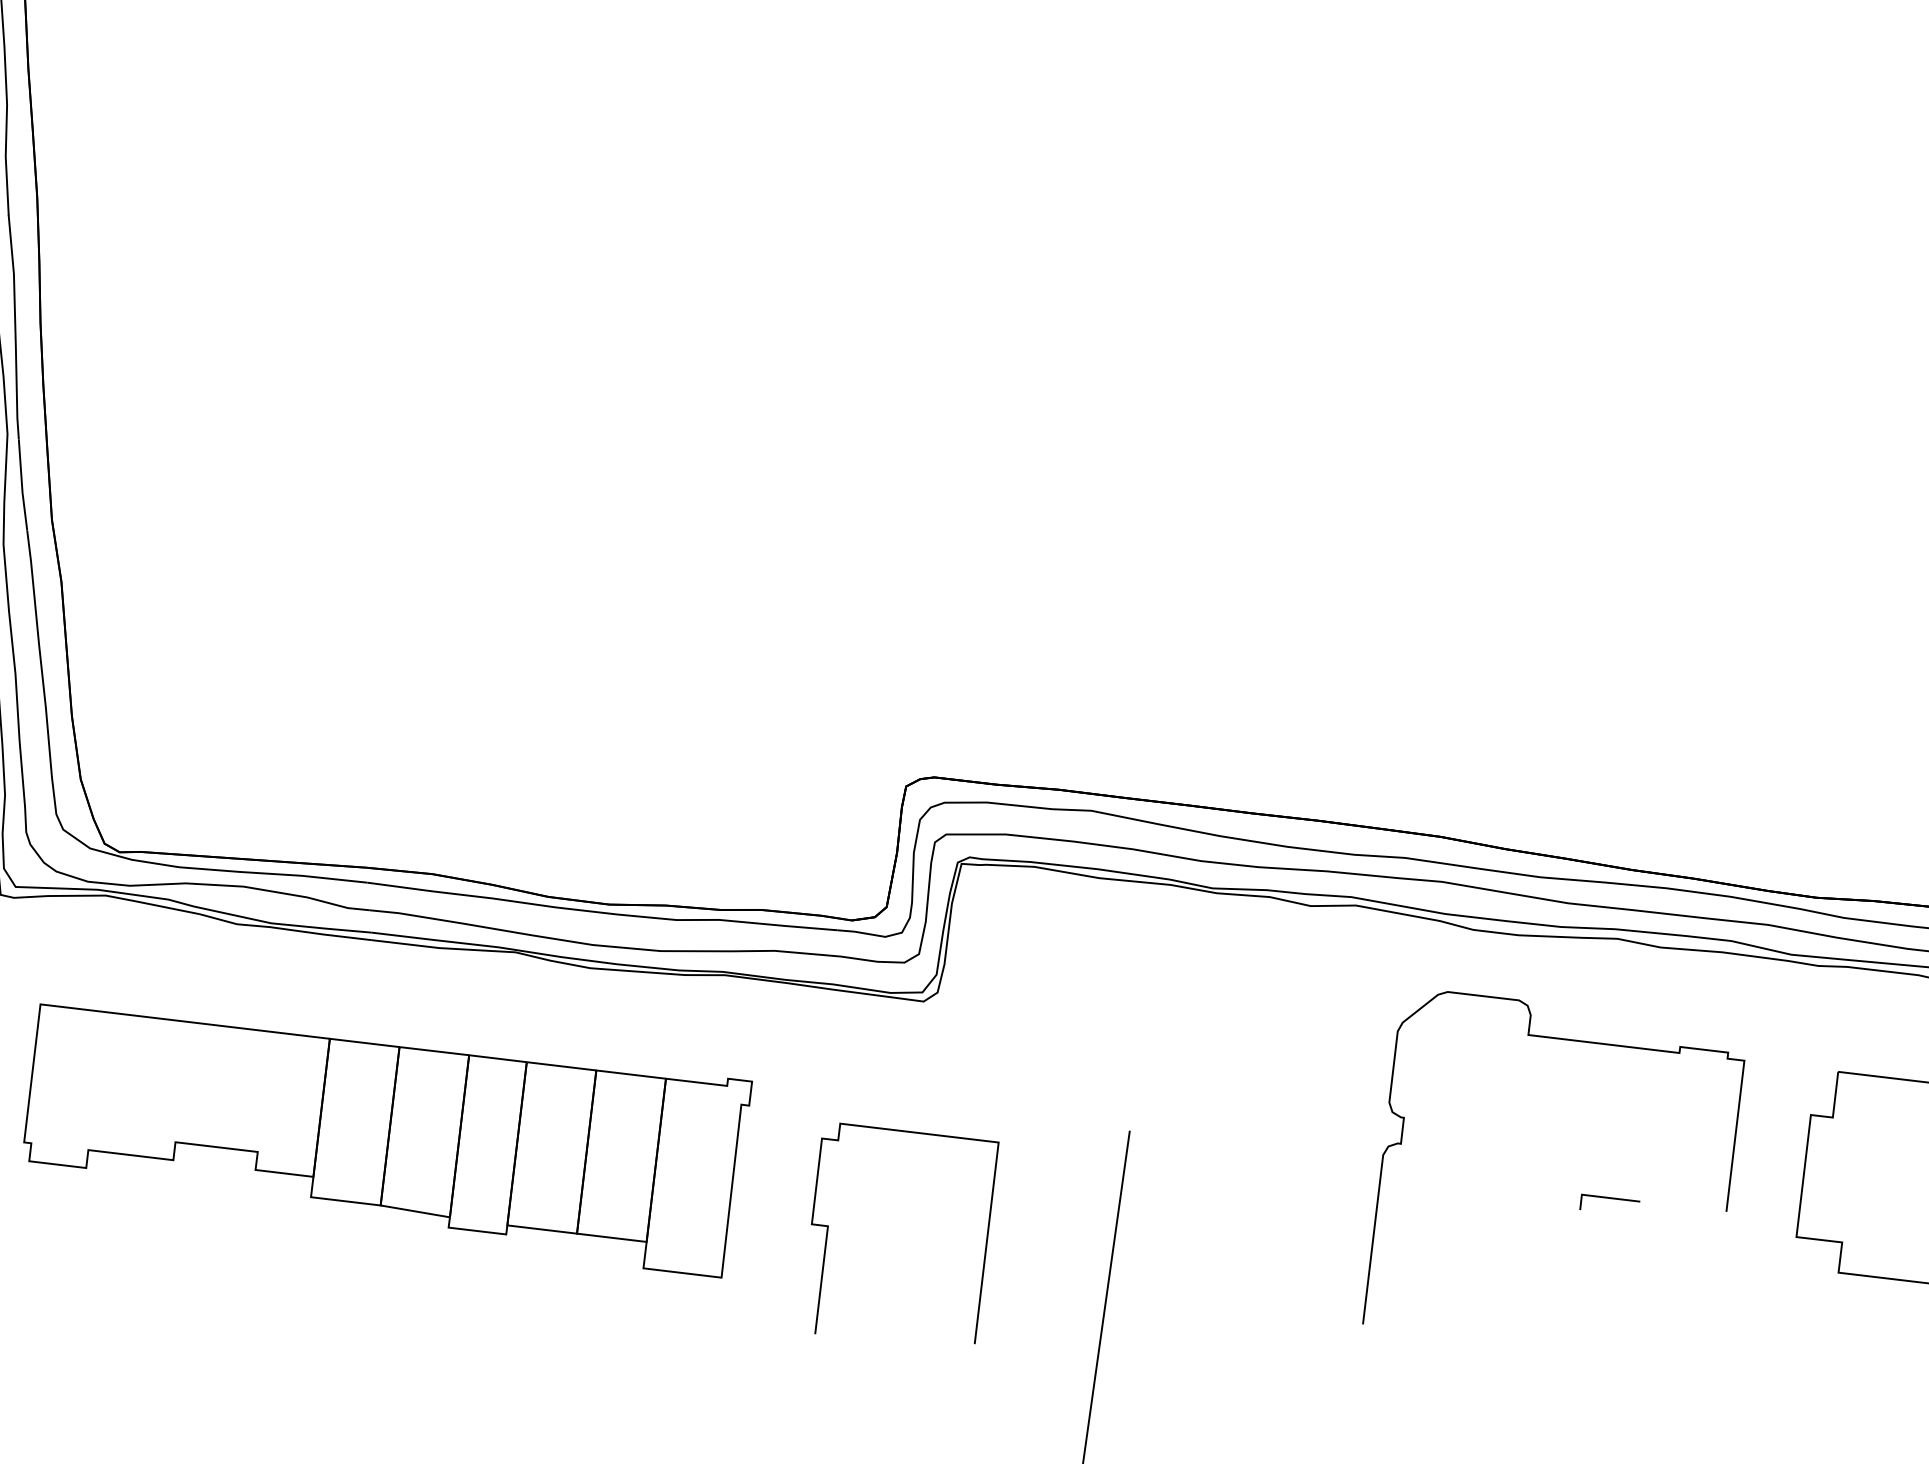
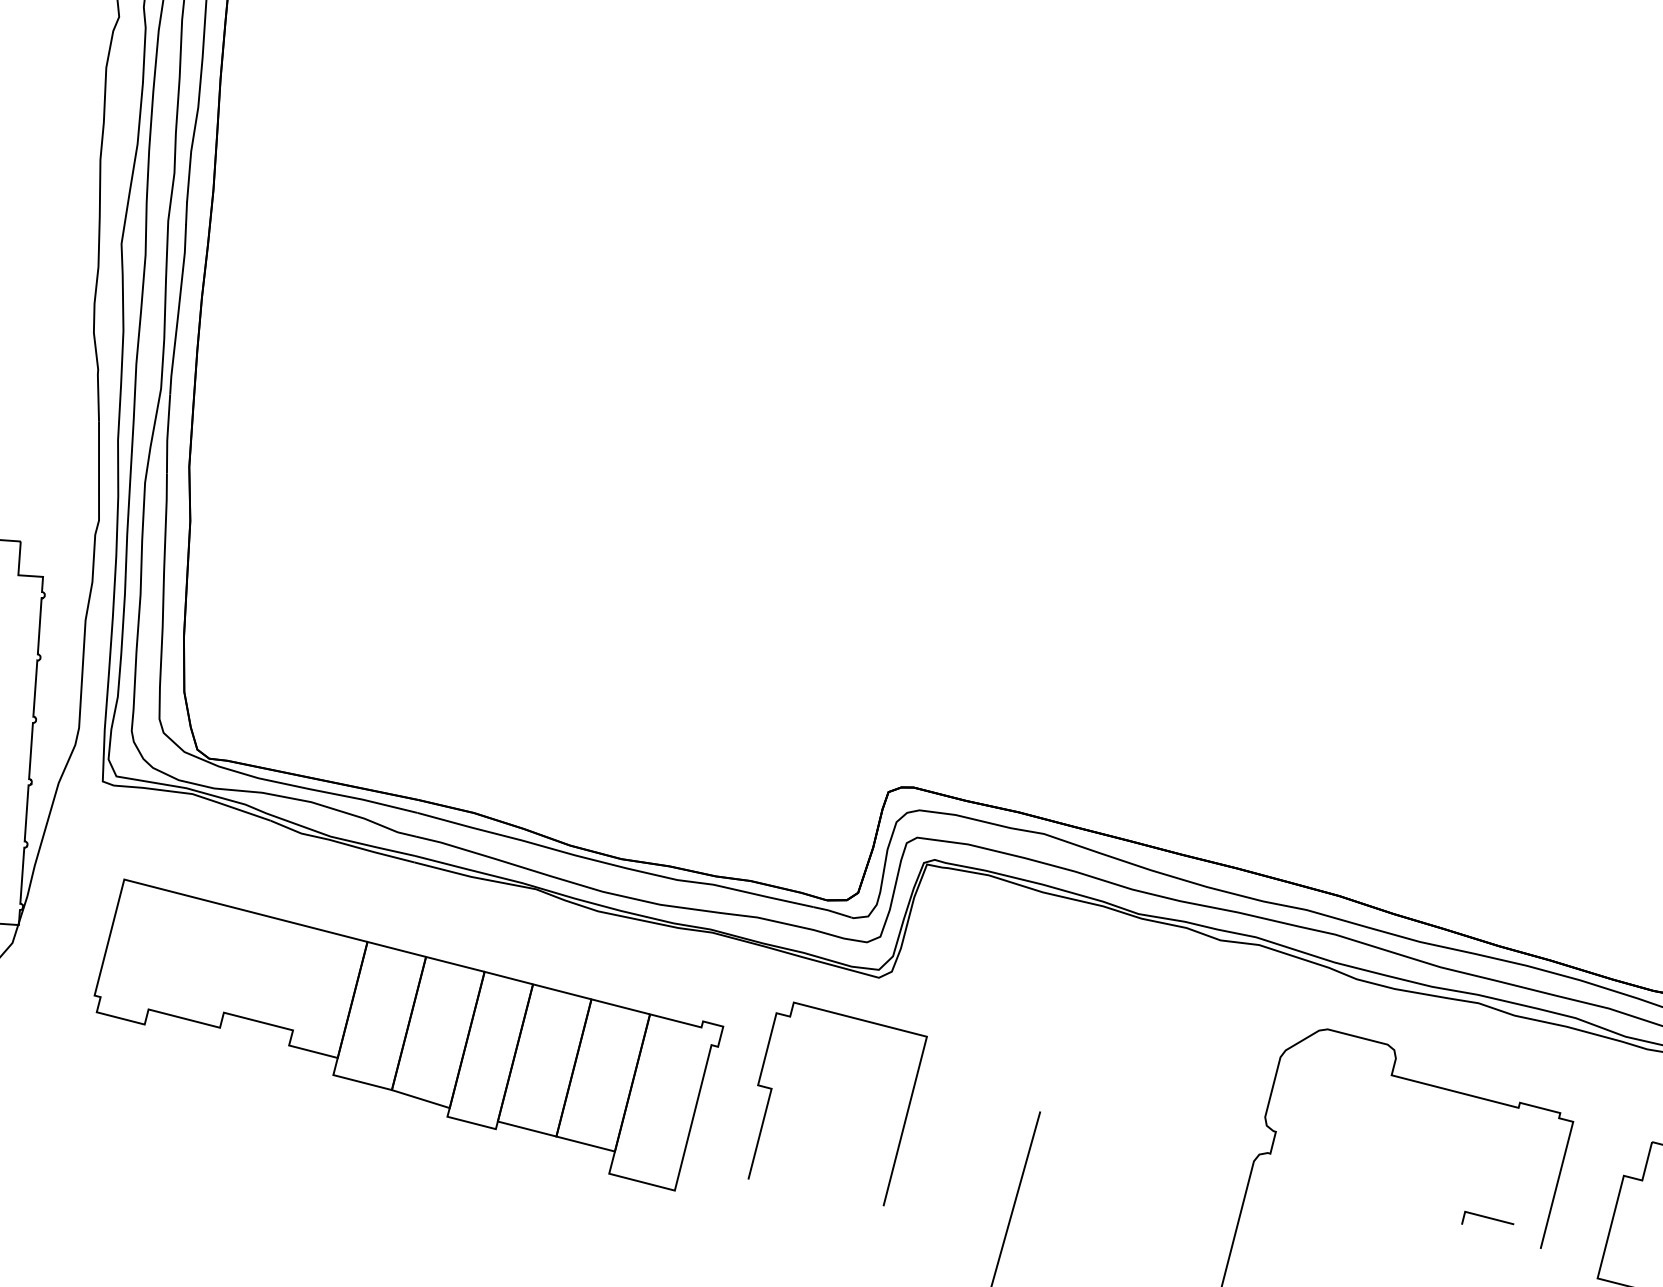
line: (1608, 1197) -> (1487, 1217), moved
curve: (829, 1228) -> (772, 1090), moved

